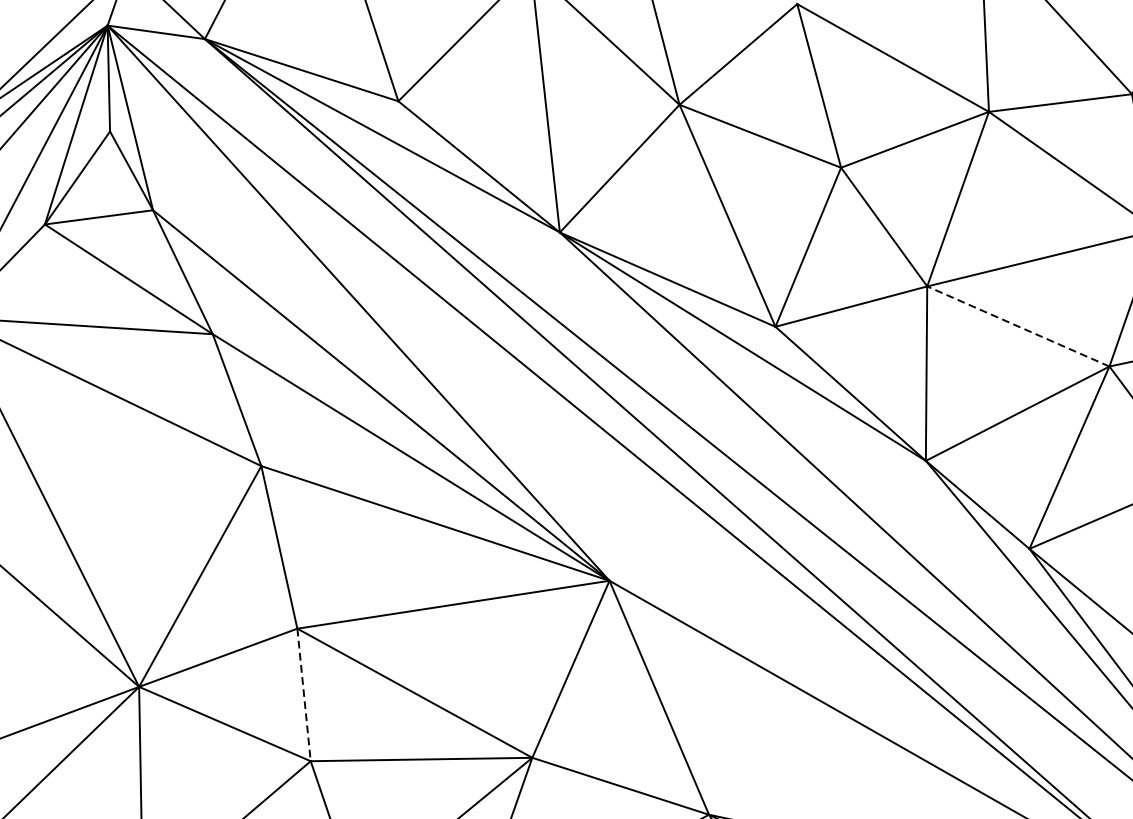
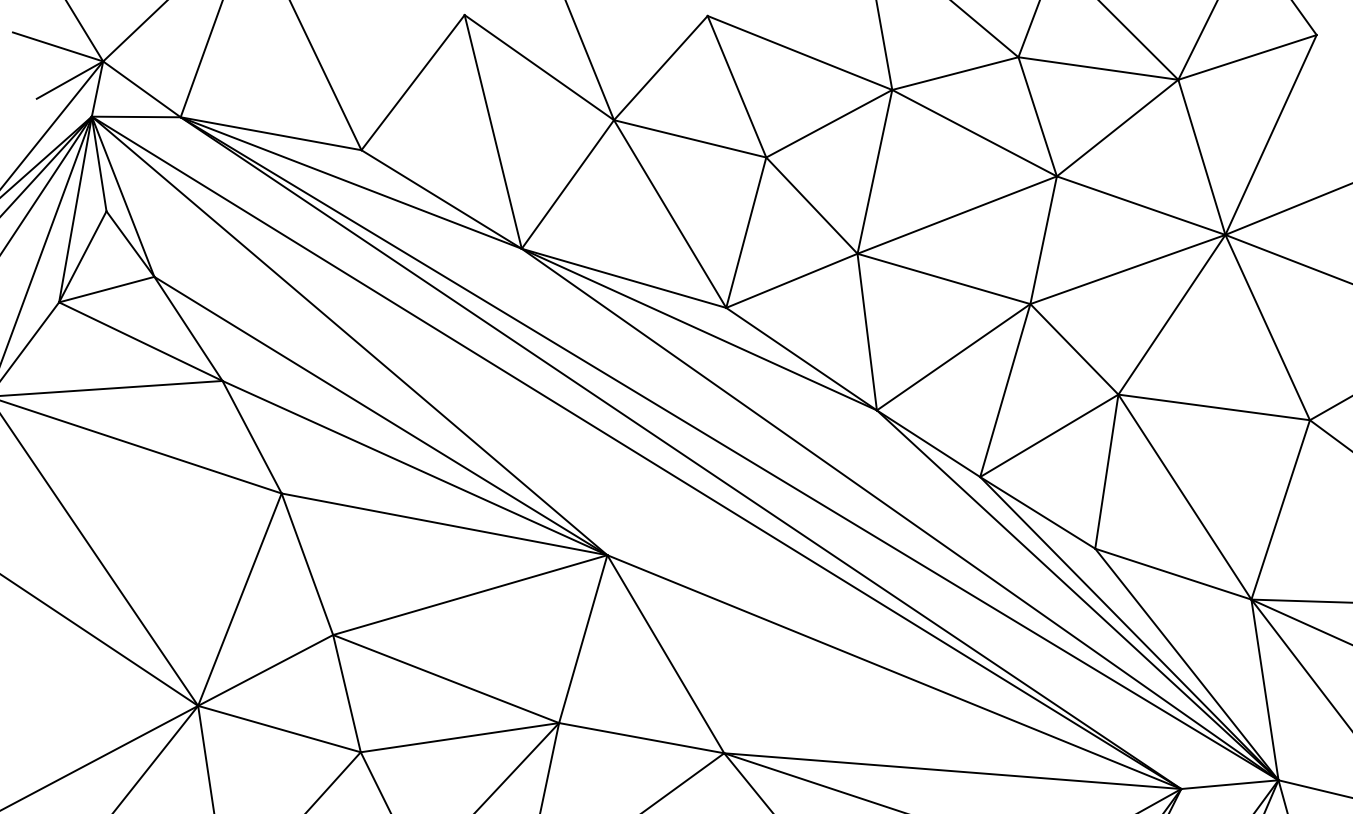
line: (1017, 325) -> (943, 278), dashed -> solid
line: (304, 695) -> (347, 694), dashed -> solid

